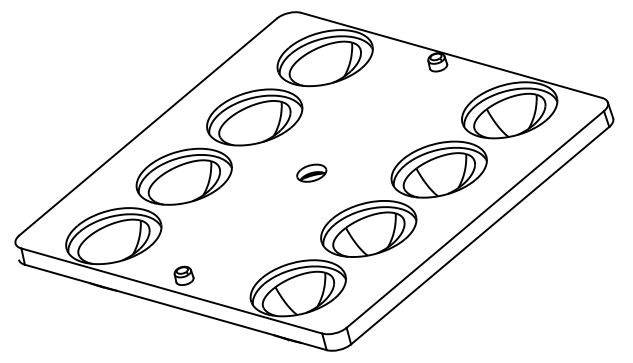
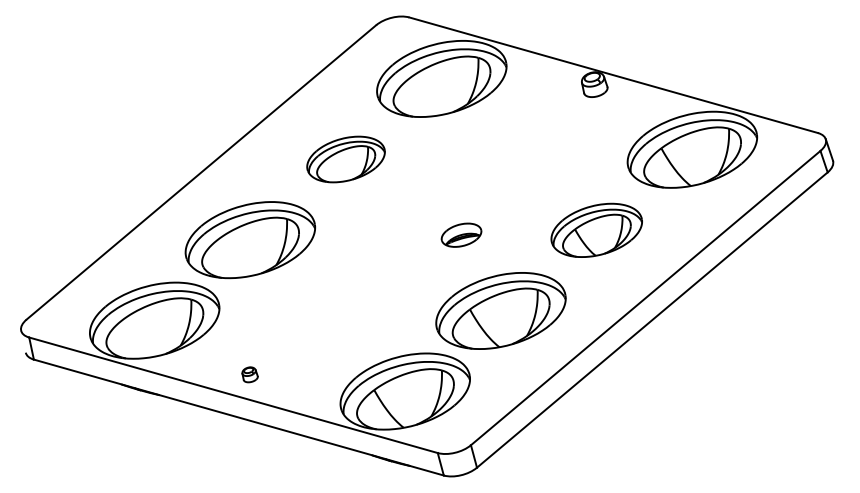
part: (254, 117) -> (345, 159), size x0.6
part: (439, 169) -> (596, 230), size x0.7
part: (311, 172) -> (461, 234), moved
part: (183, 275) -> (249, 374), size x0.6

